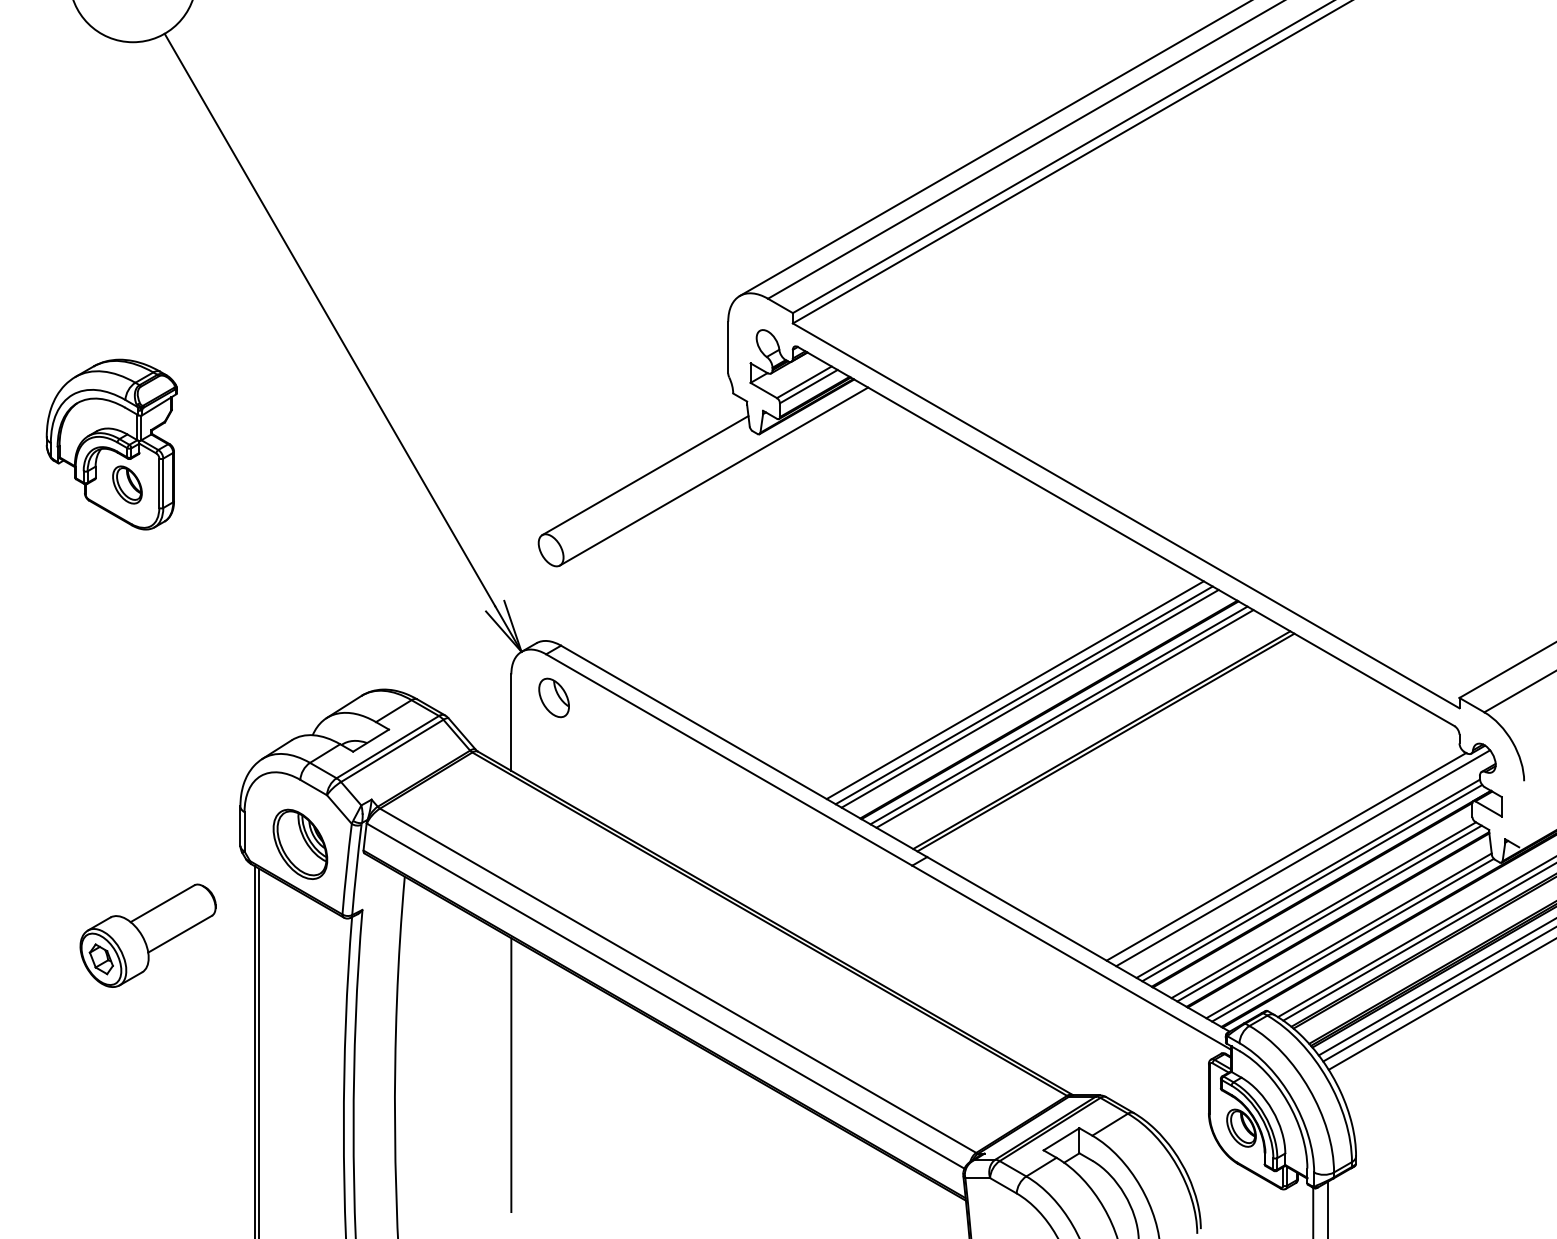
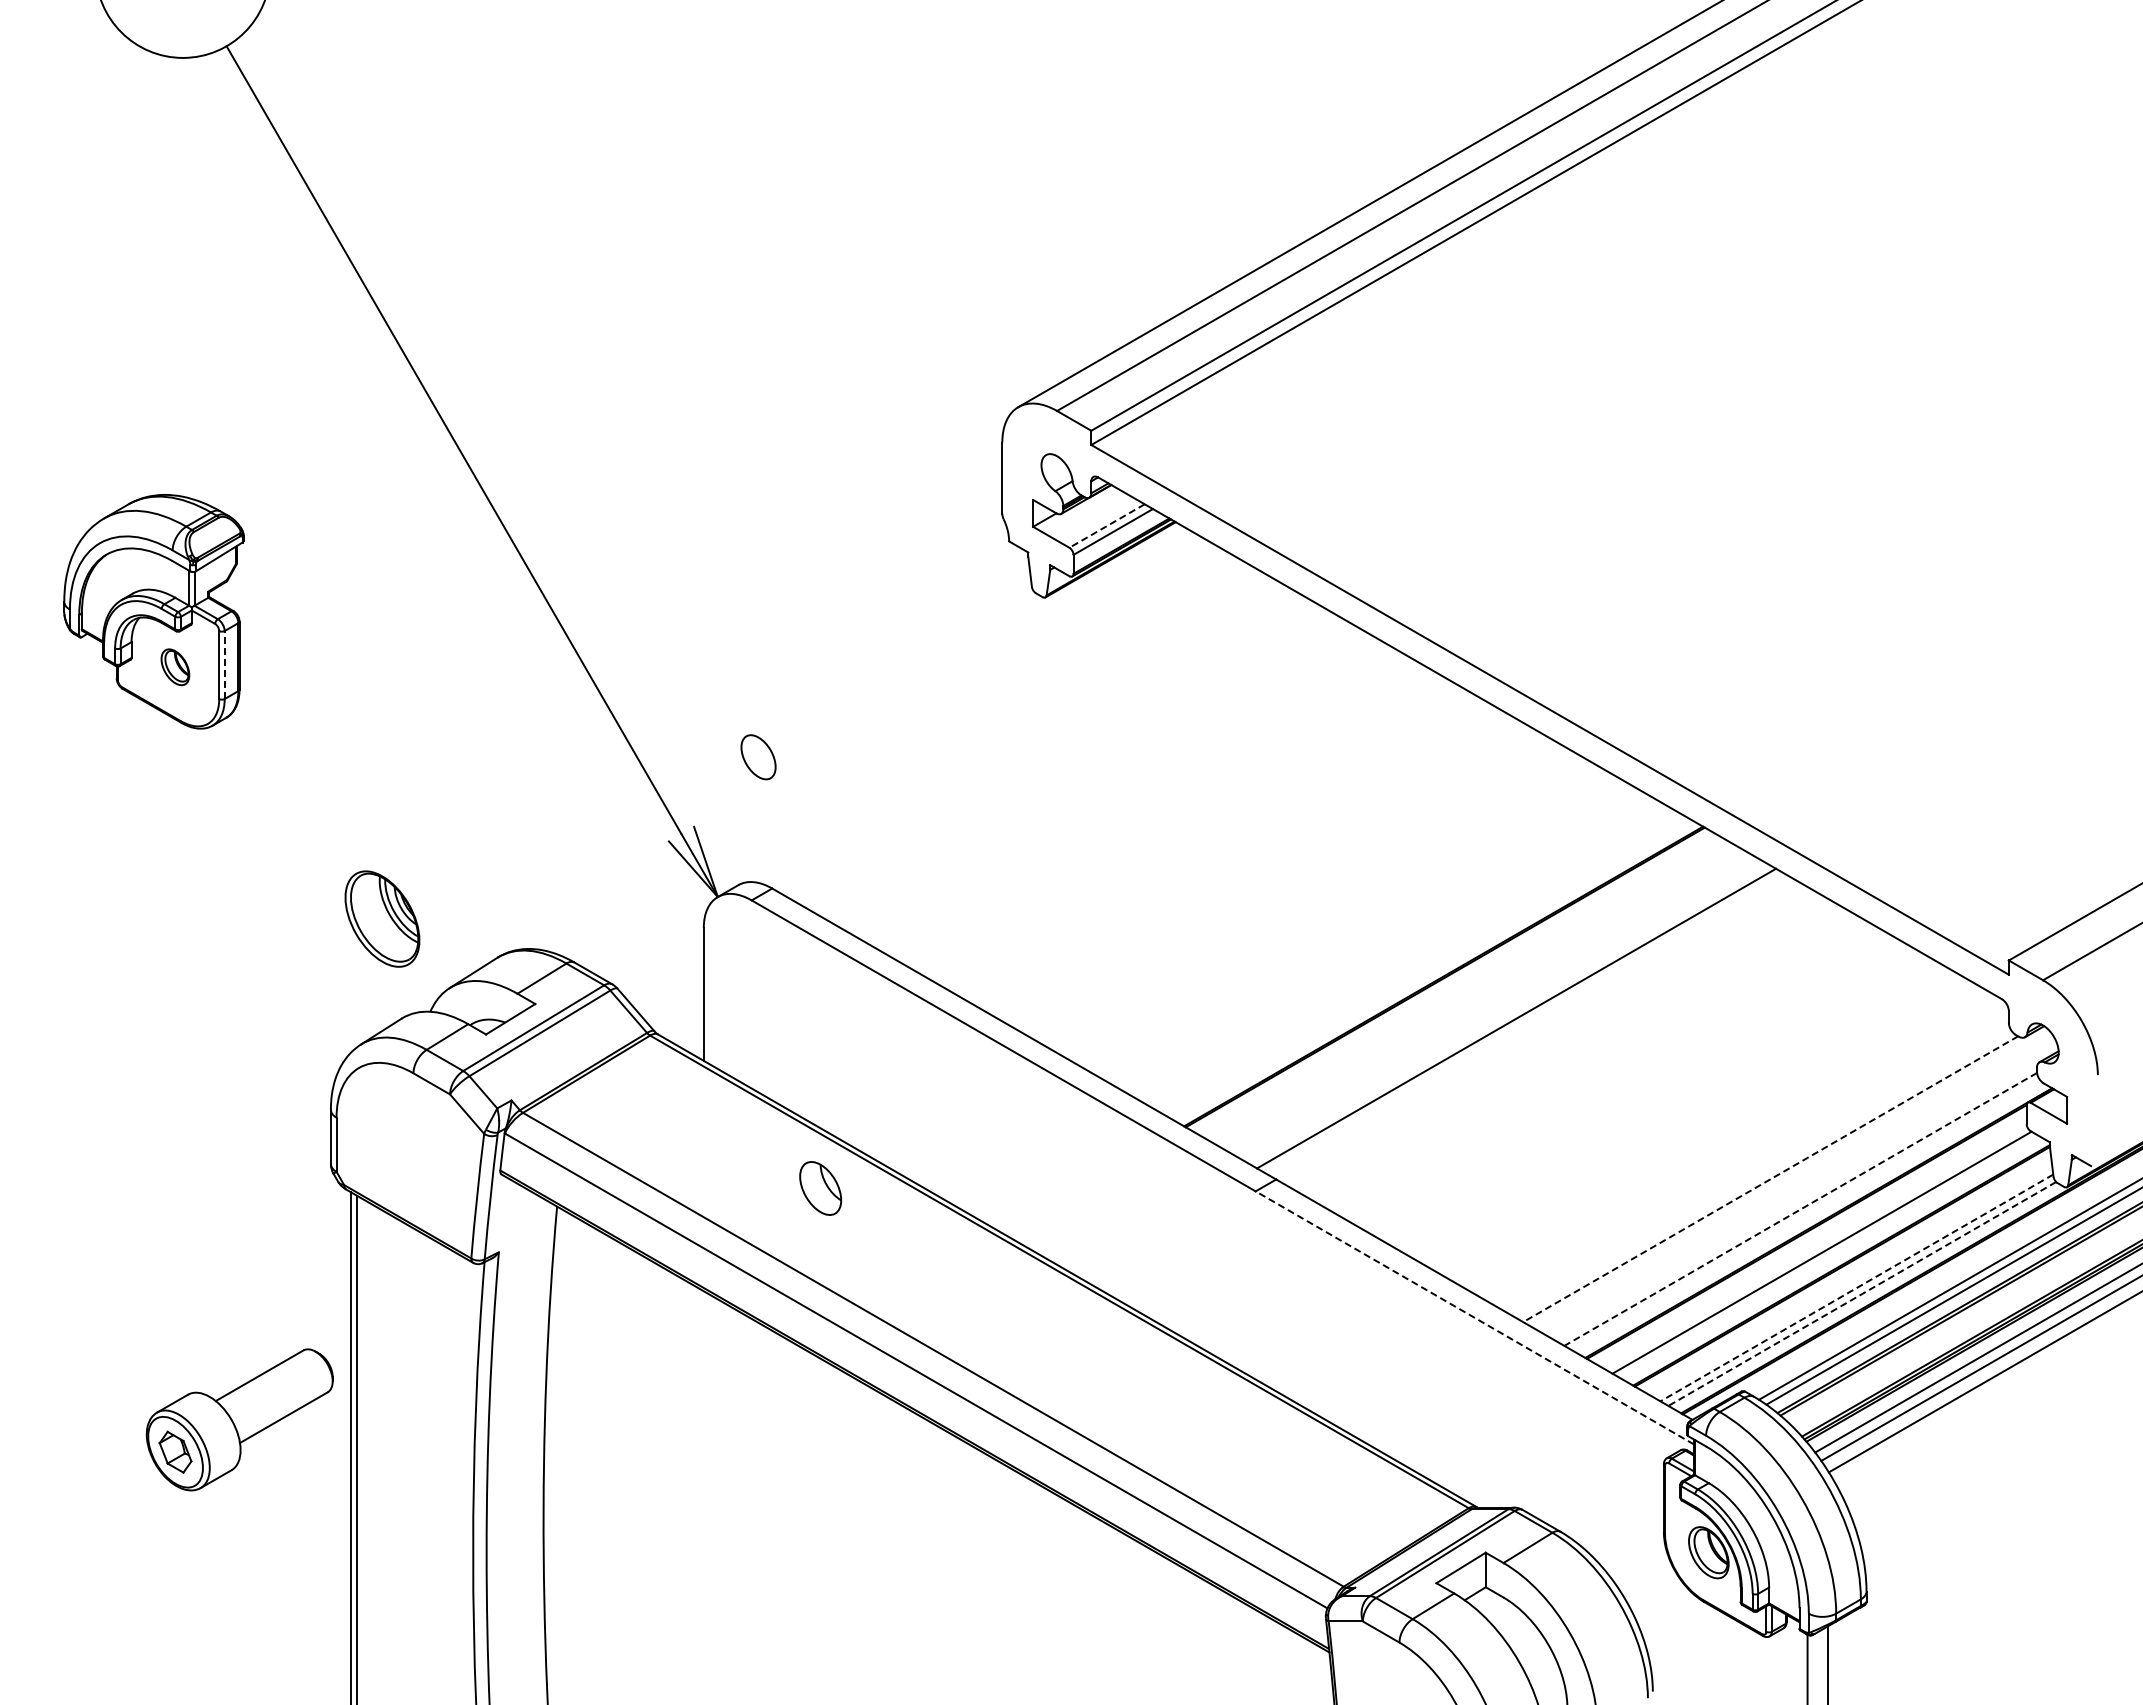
line: (803, 382) -> (1106, 526), solid -> dashed
line: (645, 475) -> (888, 654), removed
line: (713, 476) -> (982, 655), removed
line: (163, 483) -> (224, 665), solid -> dashed
part: (127, 484) -> (175, 666), size x0.7
line: (1014, 689) -> (1396, 949), removed
line: (1024, 695) -> (1409, 956), removed
part: (554, 697) -> (820, 1188), moved
line: (1029, 698) -> (1417, 961), removed
line: (1058, 715) -> (1457, 984), removed
line: (1064, 719) -> (1465, 989), removed
line: (1105, 742) -> (1521, 1021), removed
part: (300, 843) -> (382, 918), moved
line: (1286, 857) -> (1770, 1179), solid -> dashed
line: (1303, 857) -> (1793, 1180), removed
line: (1308, 878) -> (1800, 1209), solid -> dashed
line: (1312, 883) -> (1806, 1215), removed
line: (1329, 913) -> (1829, 1257), removed
part: (147, 935) -> (239, 1419), moved
line: (1348, 935) -> (1856, 1287), solid -> dashed
line: (1353, 939) -> (1862, 1293), solid -> dashed
line: (1071, 957) -> (1474, 1317), solid -> dashed
line: (511, 1075) -> (703, 1479), removed

